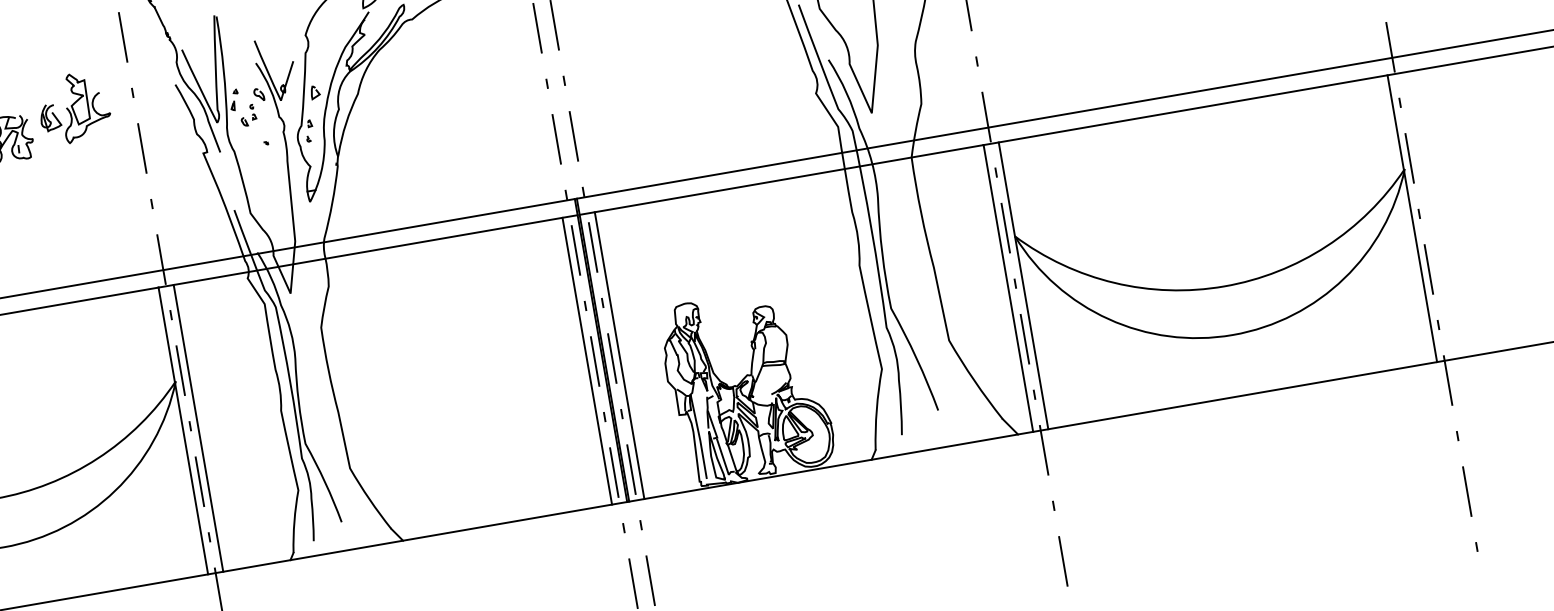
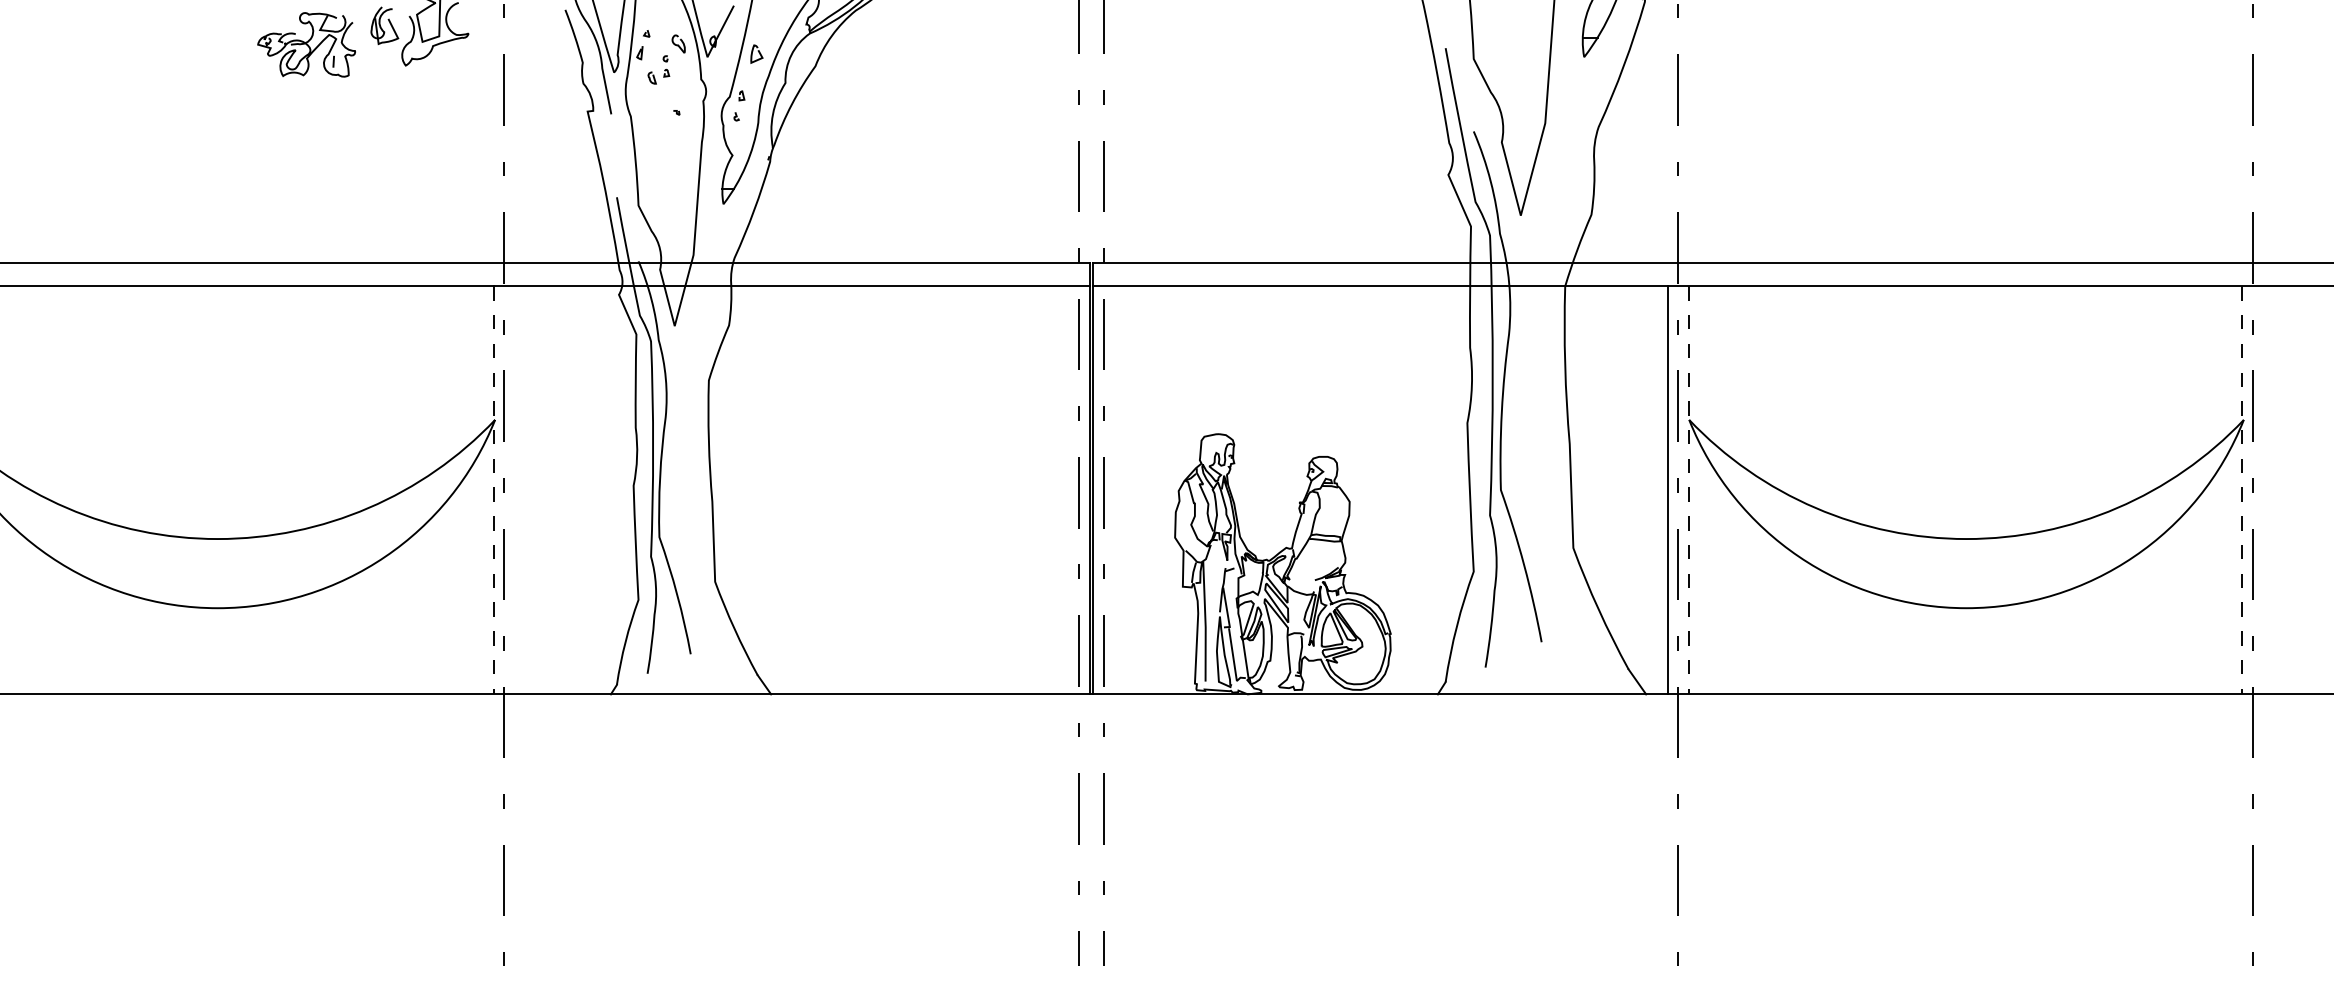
line: (1412, 218) -> (2242, 490), solid -> dashed
line: (1023, 285) -> (1689, 490), solid -> dashed
line: (619, 355) -> (1114, 490), removed
line: (587, 361) -> (1068, 490), removed
line: (198, 428) -> (515, 490), removed
line: (183, 431) -> (493, 490), solid -> dashed

